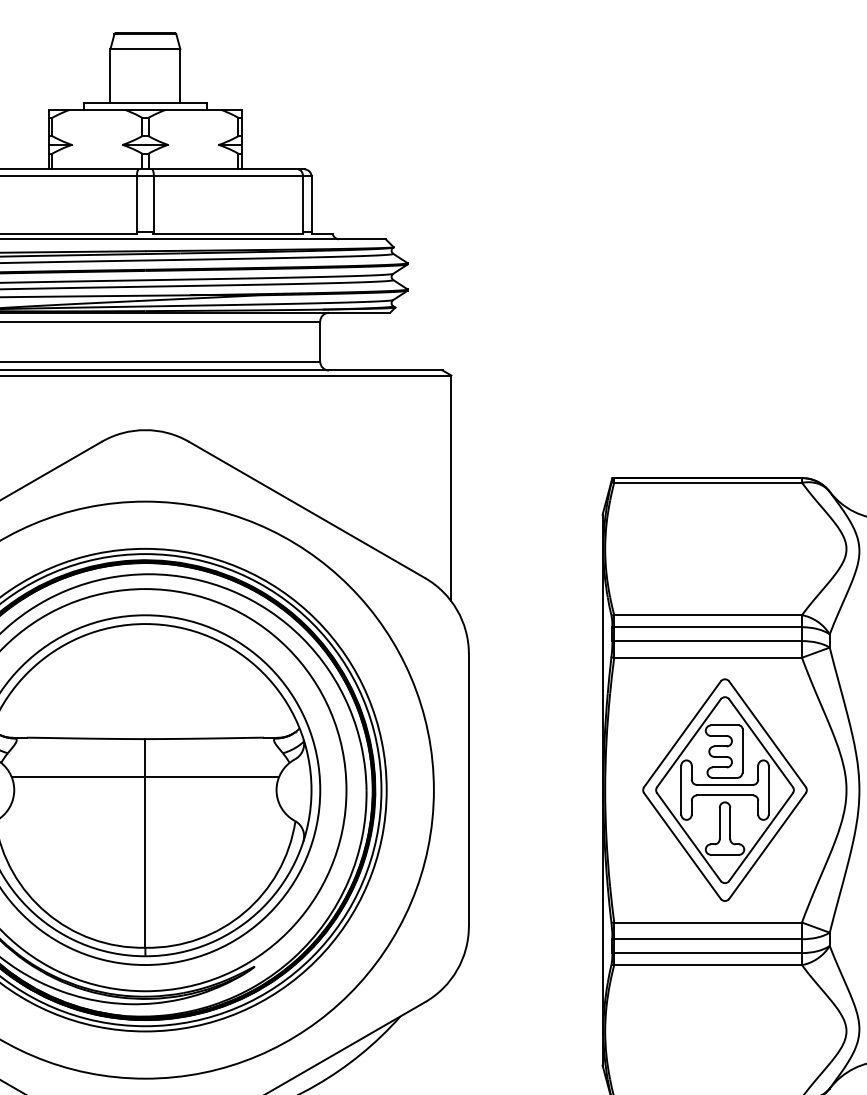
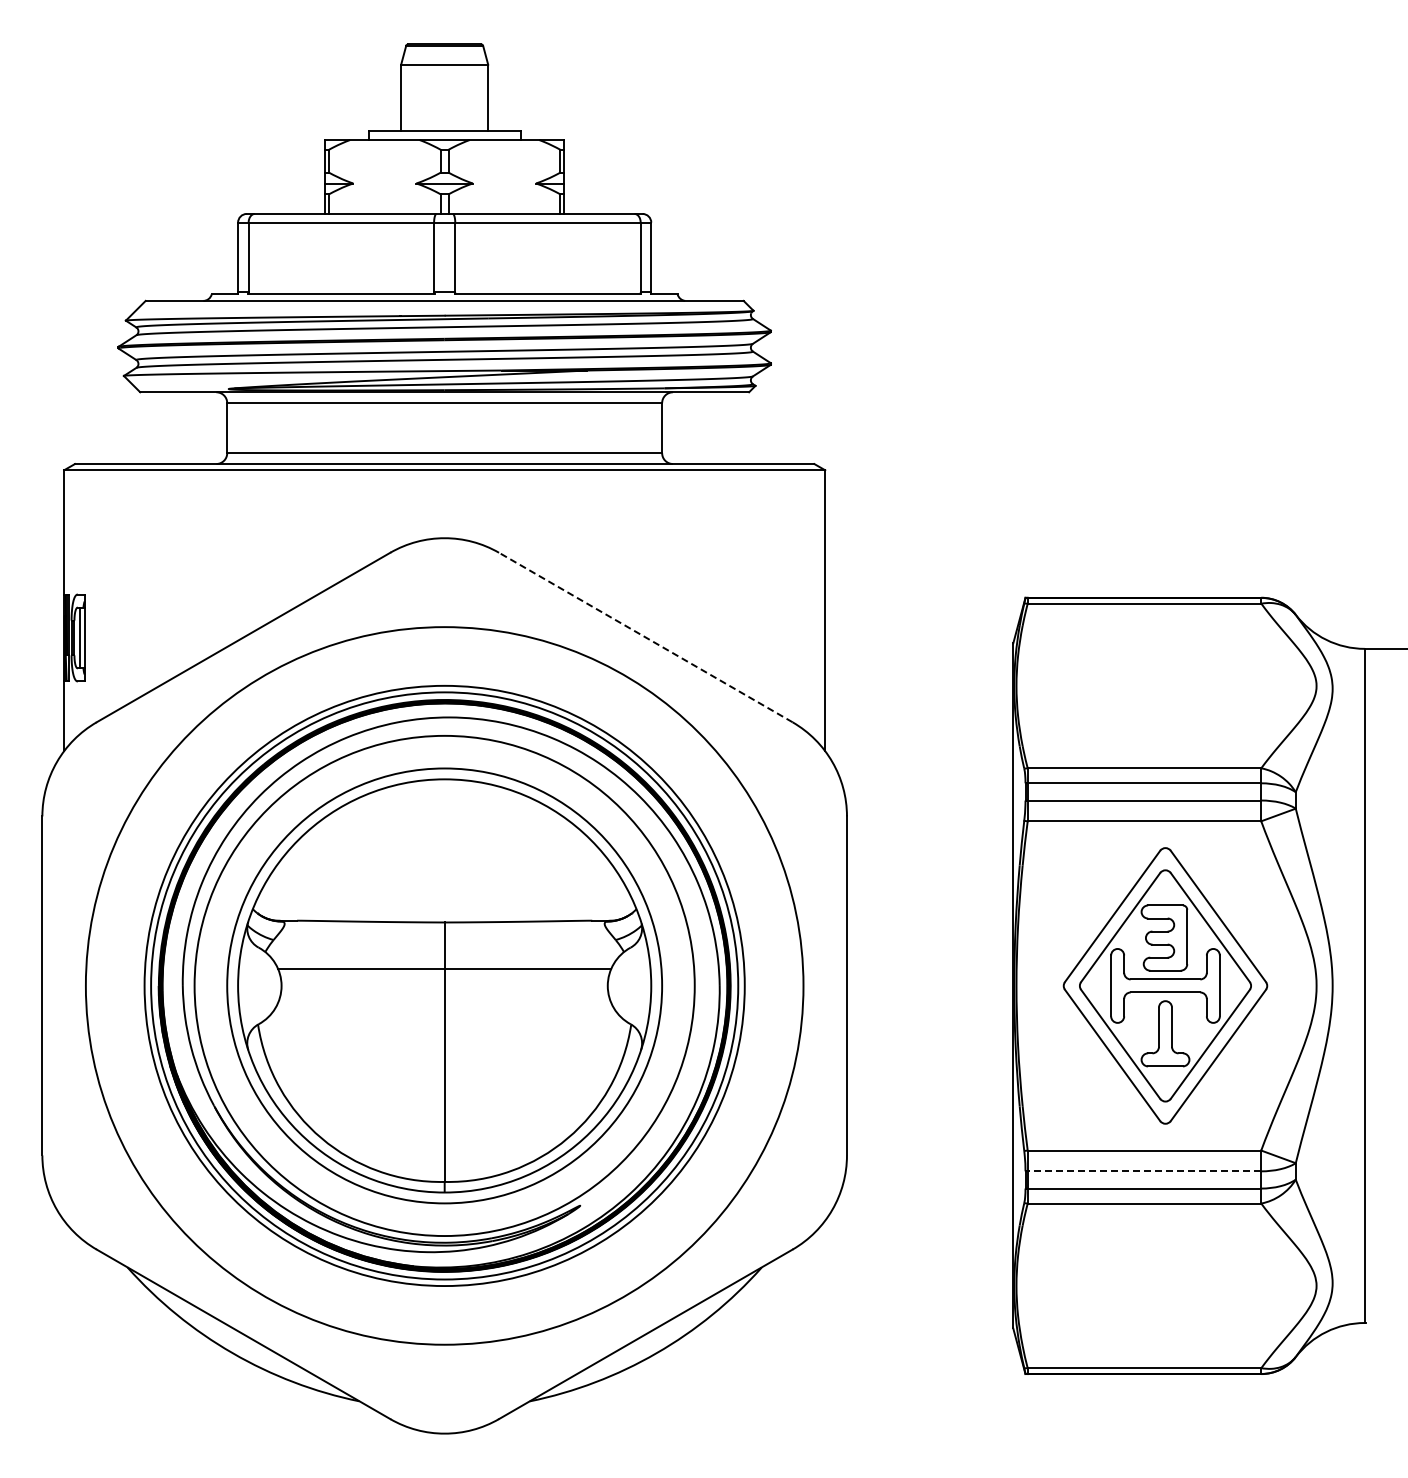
line: (306, 509) -> (645, 637), solid -> dashed
line: (708, 939) -> (1144, 1171), solid -> dashed

